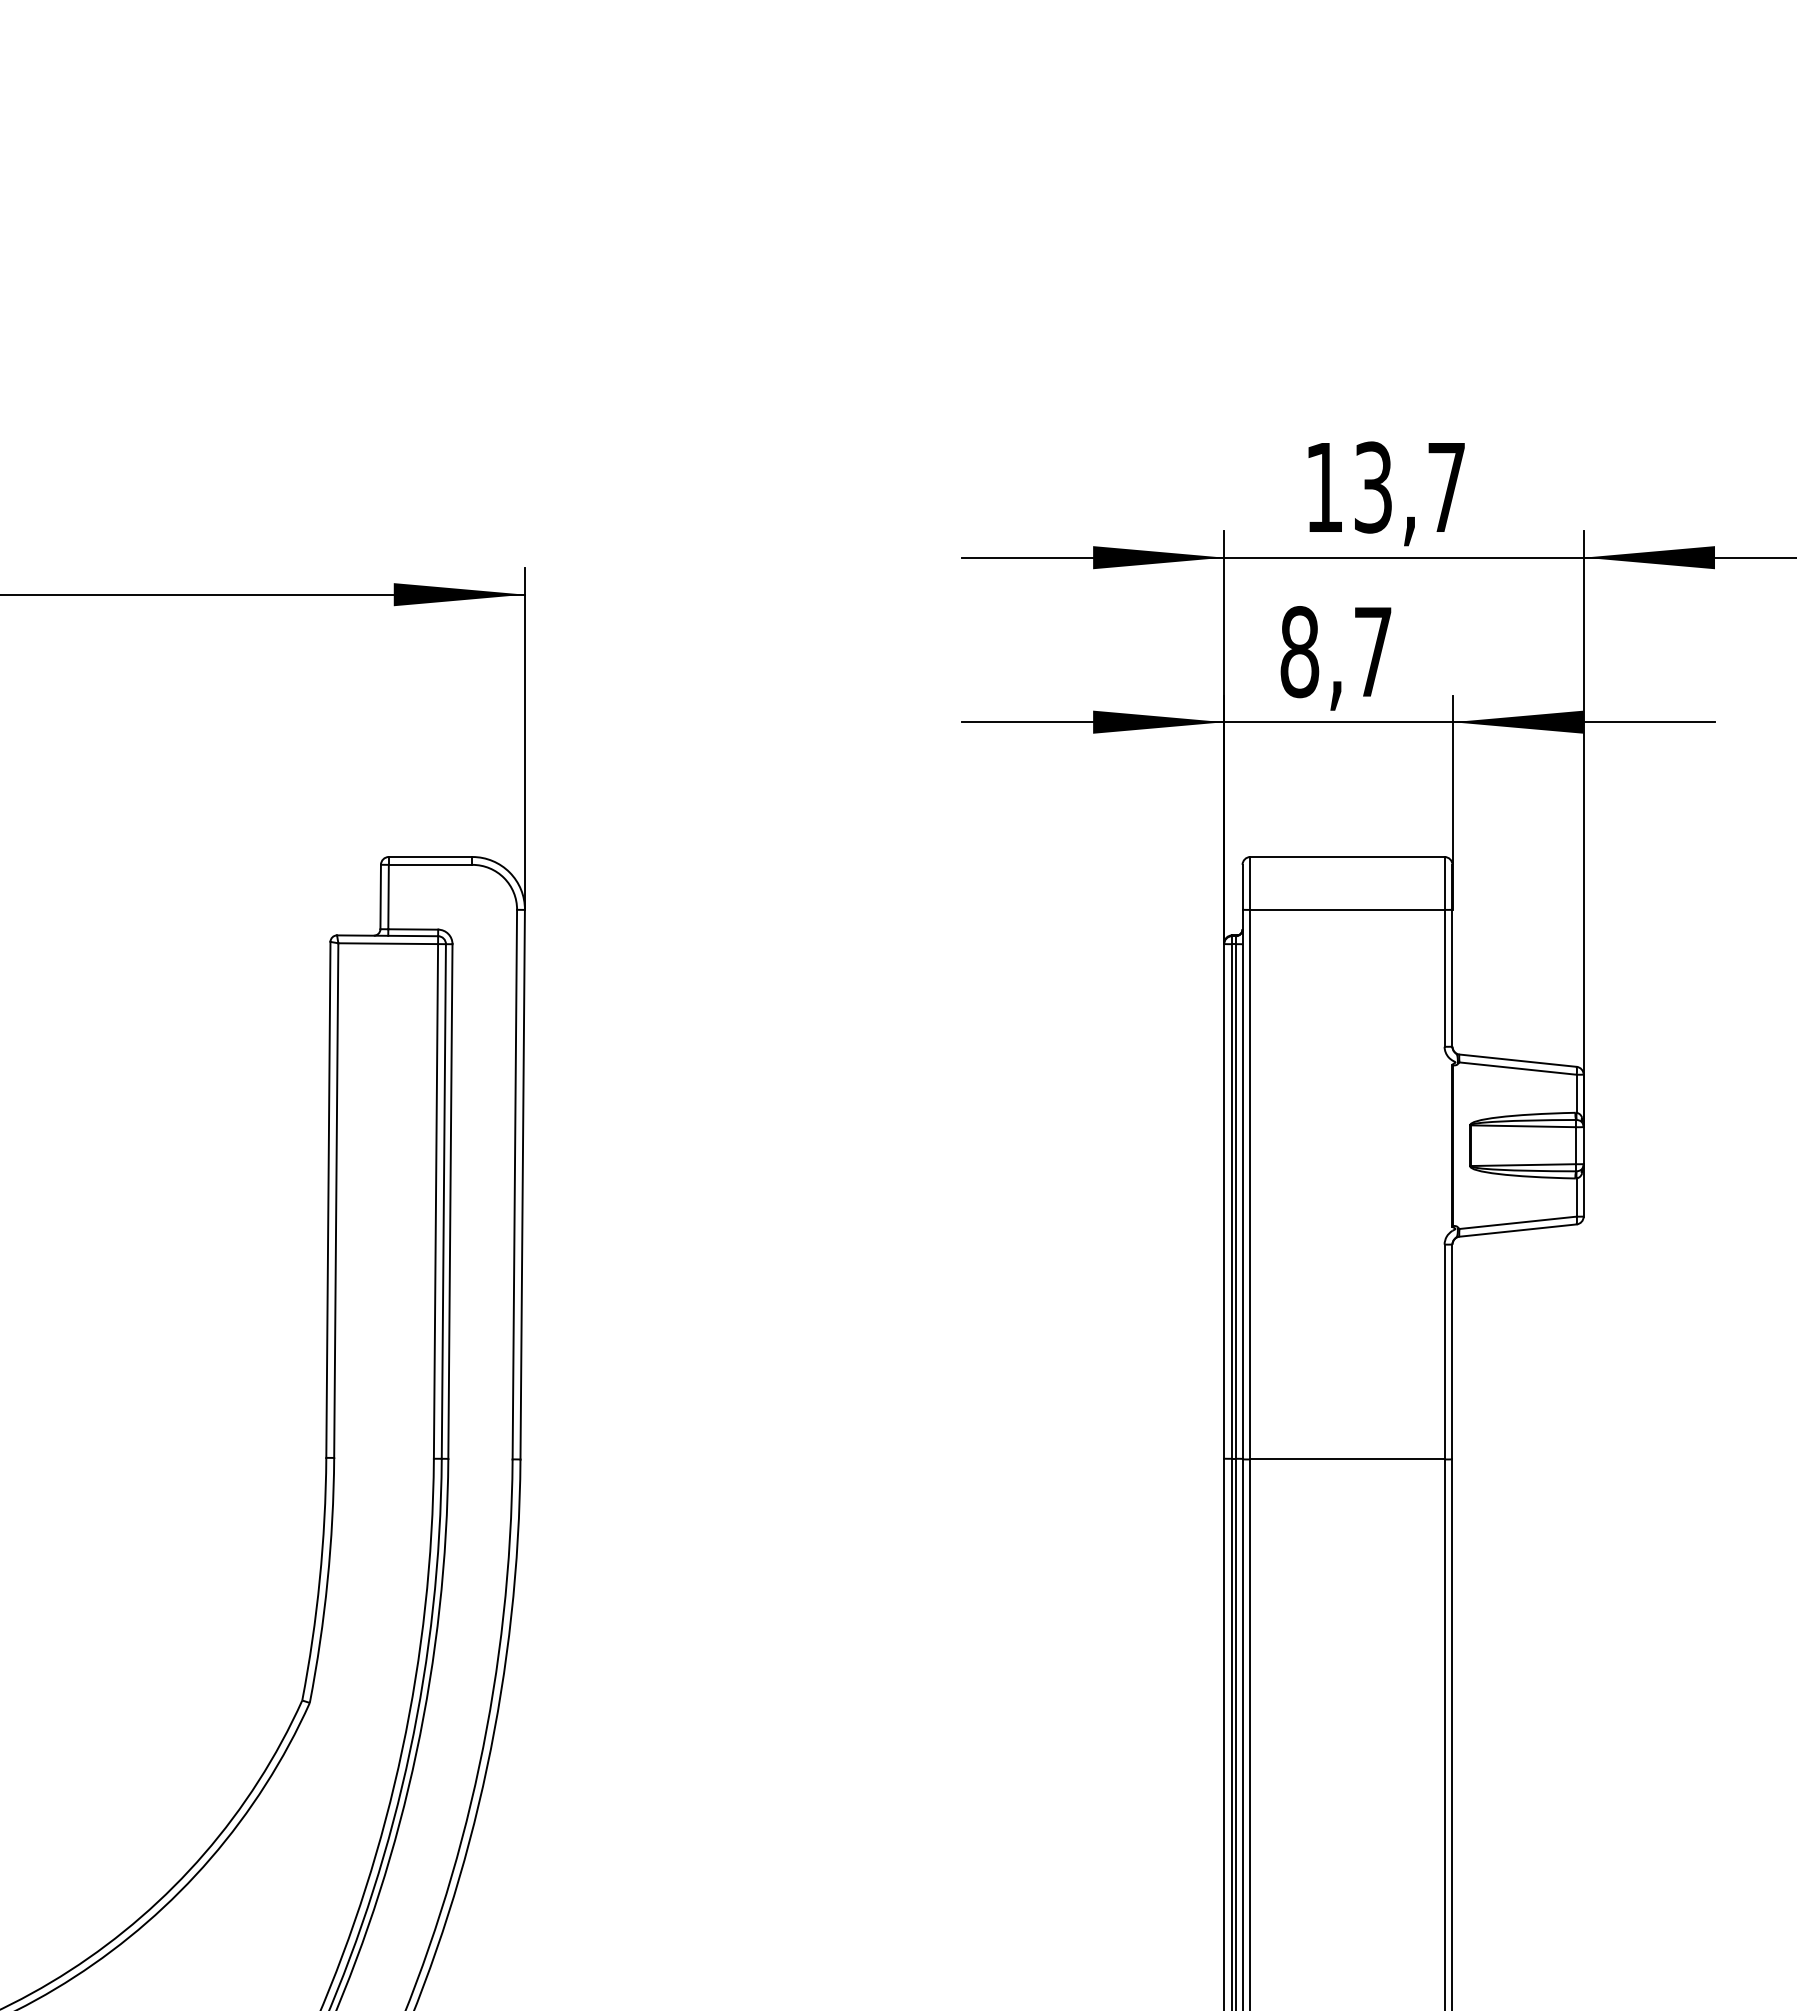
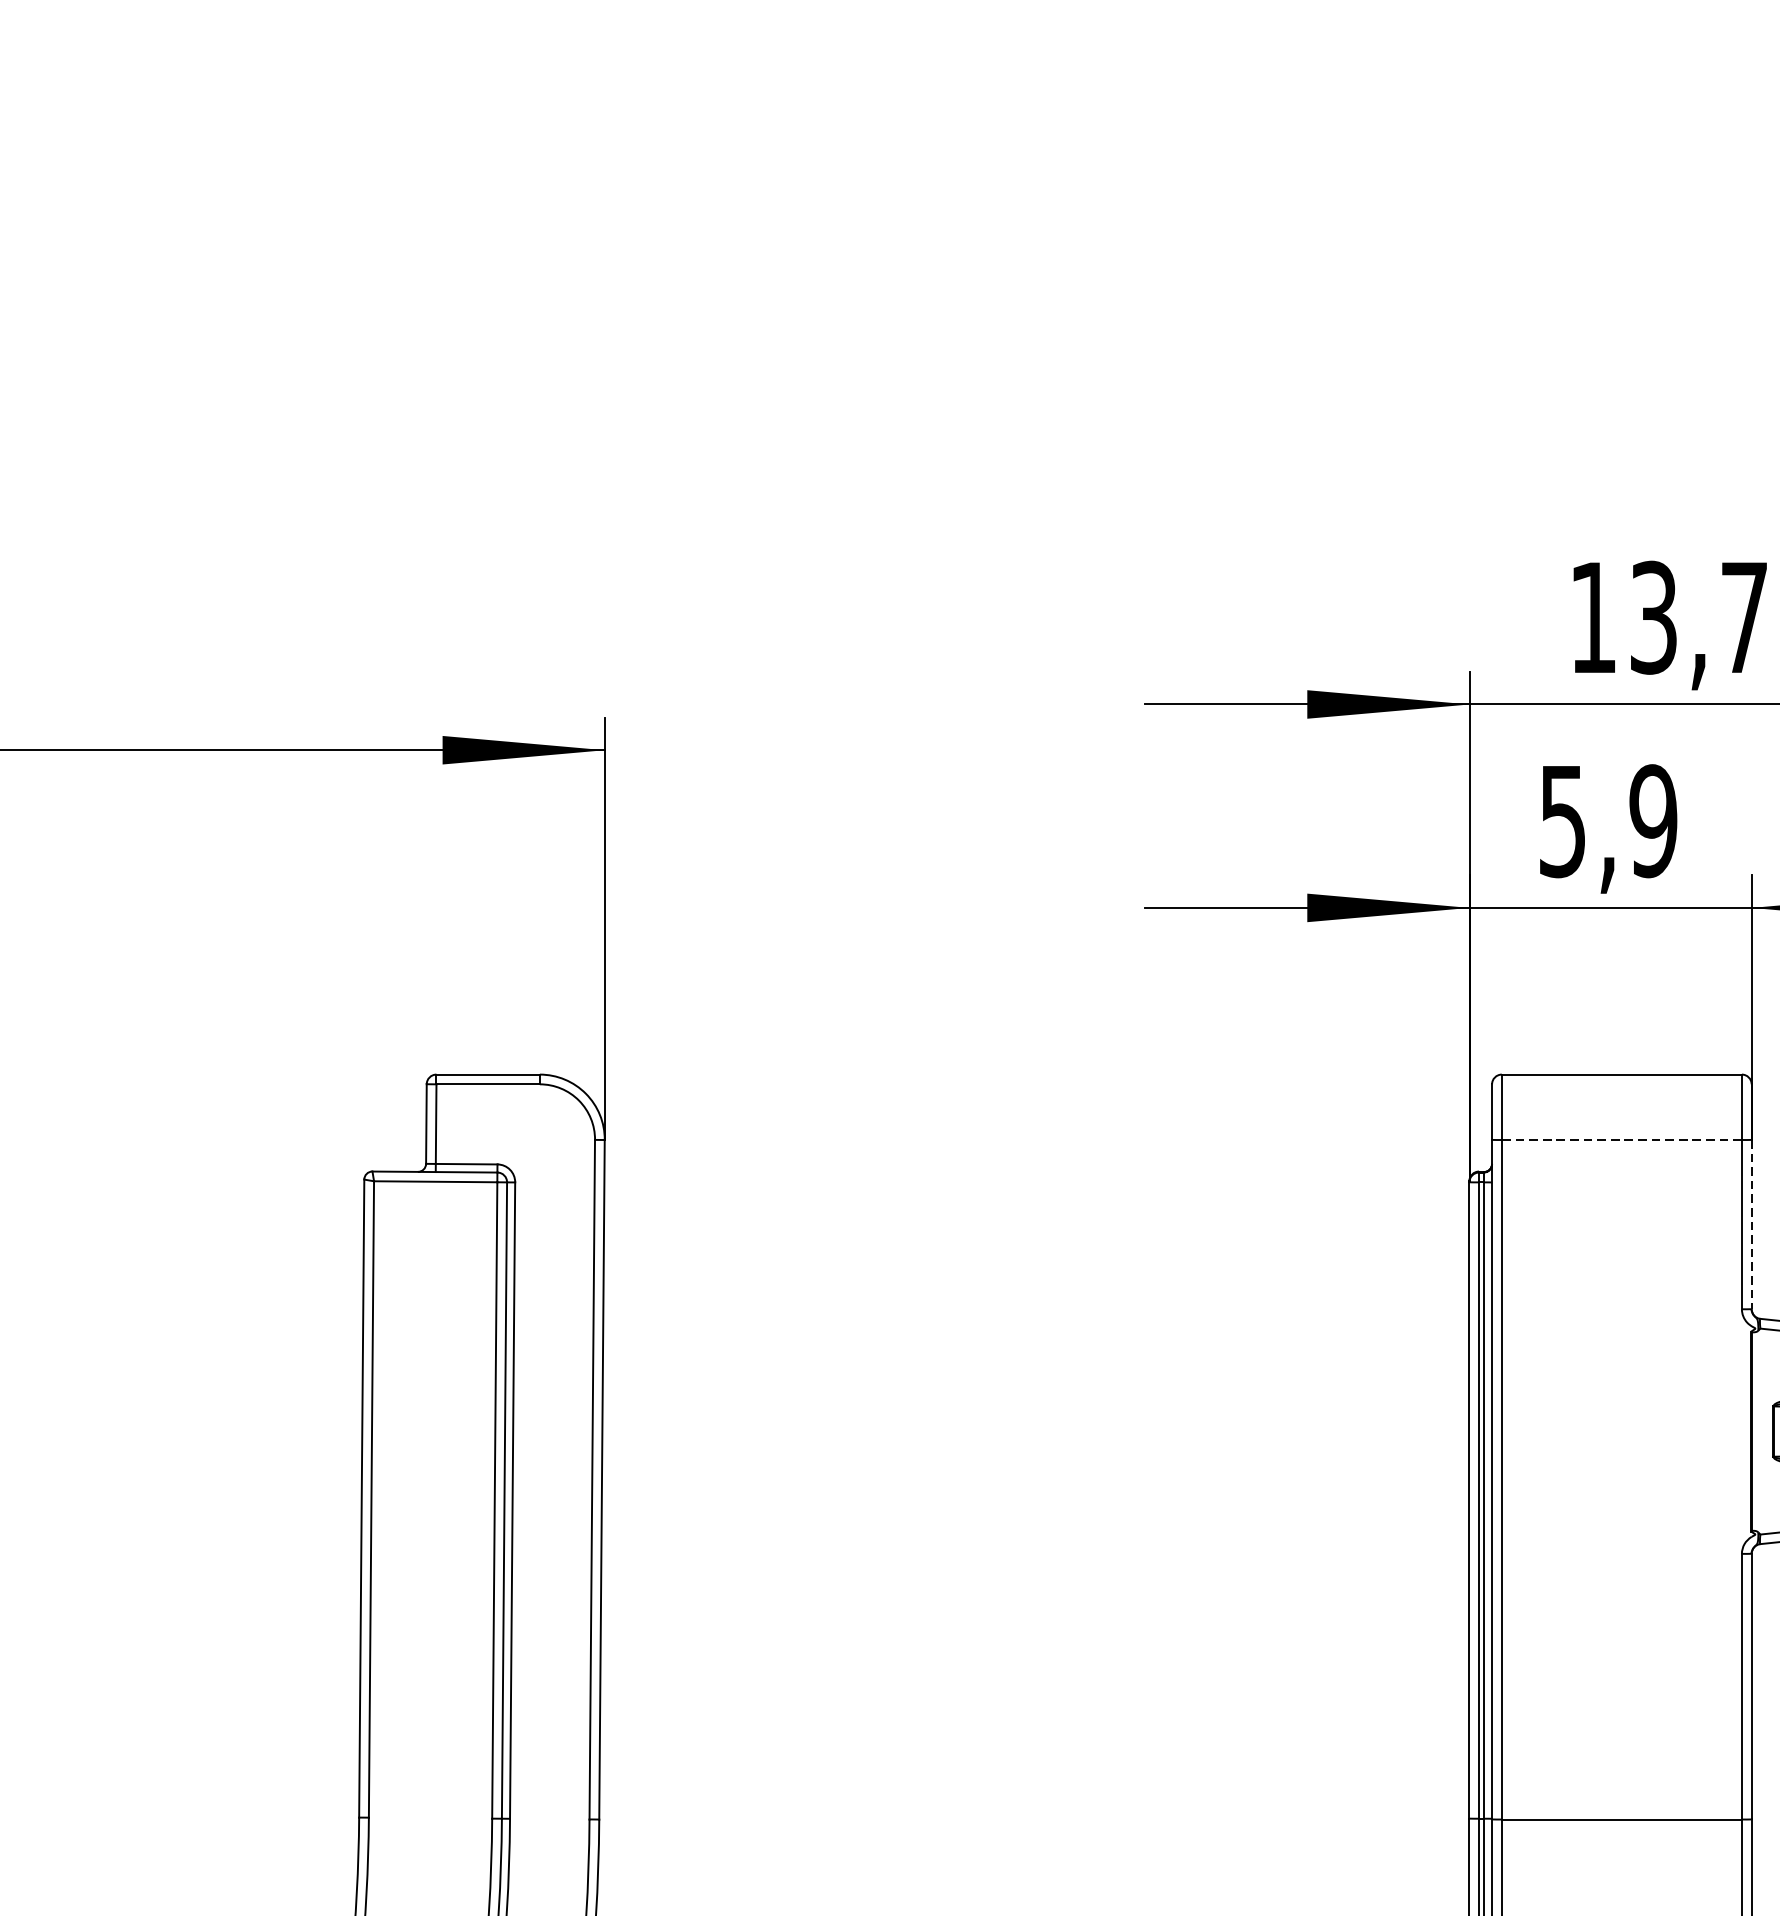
text: (1336, 652) -> (1608, 821), 8,7 -> 5,9
line: (1347, 909) -> (1621, 1139), solid -> dashed
line: (1452, 978) -> (1751, 1224), solid -> dashed

